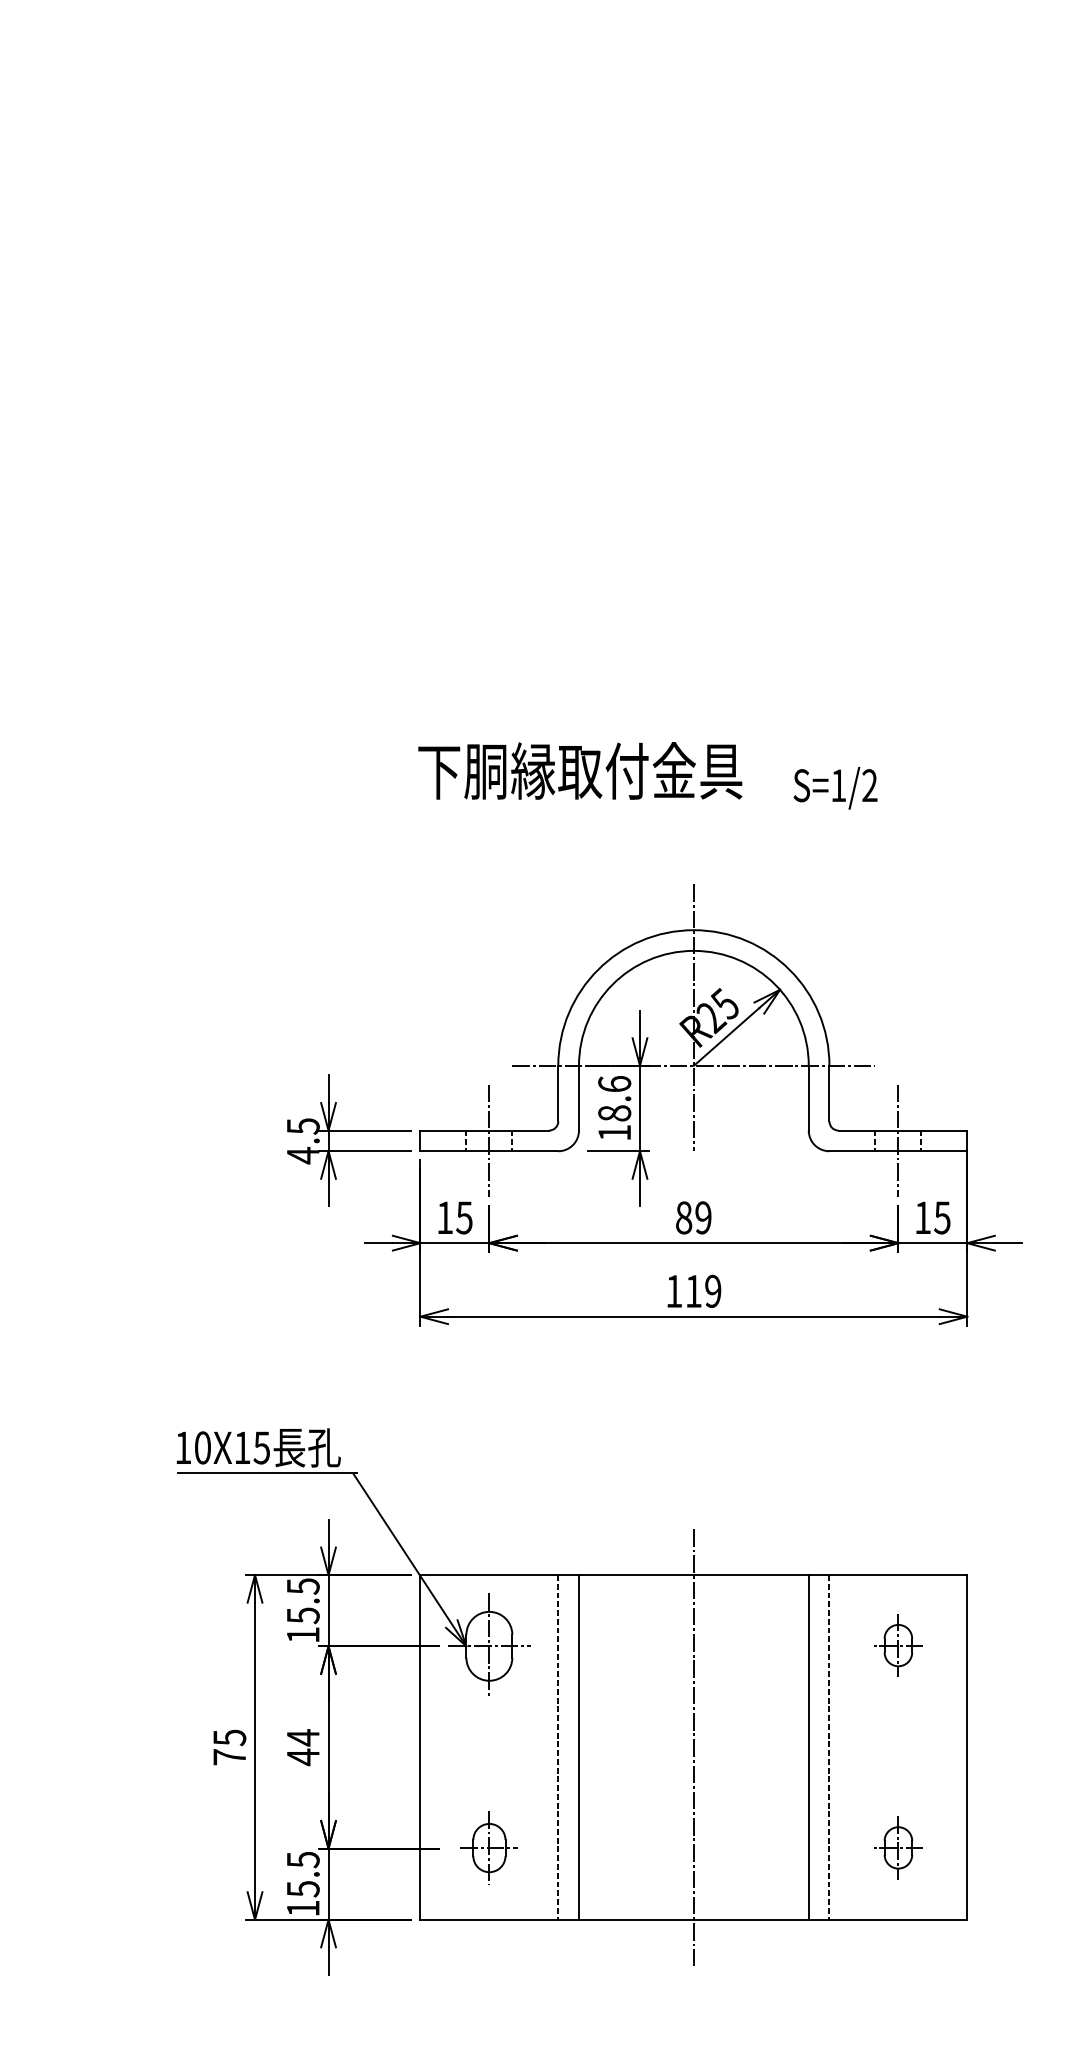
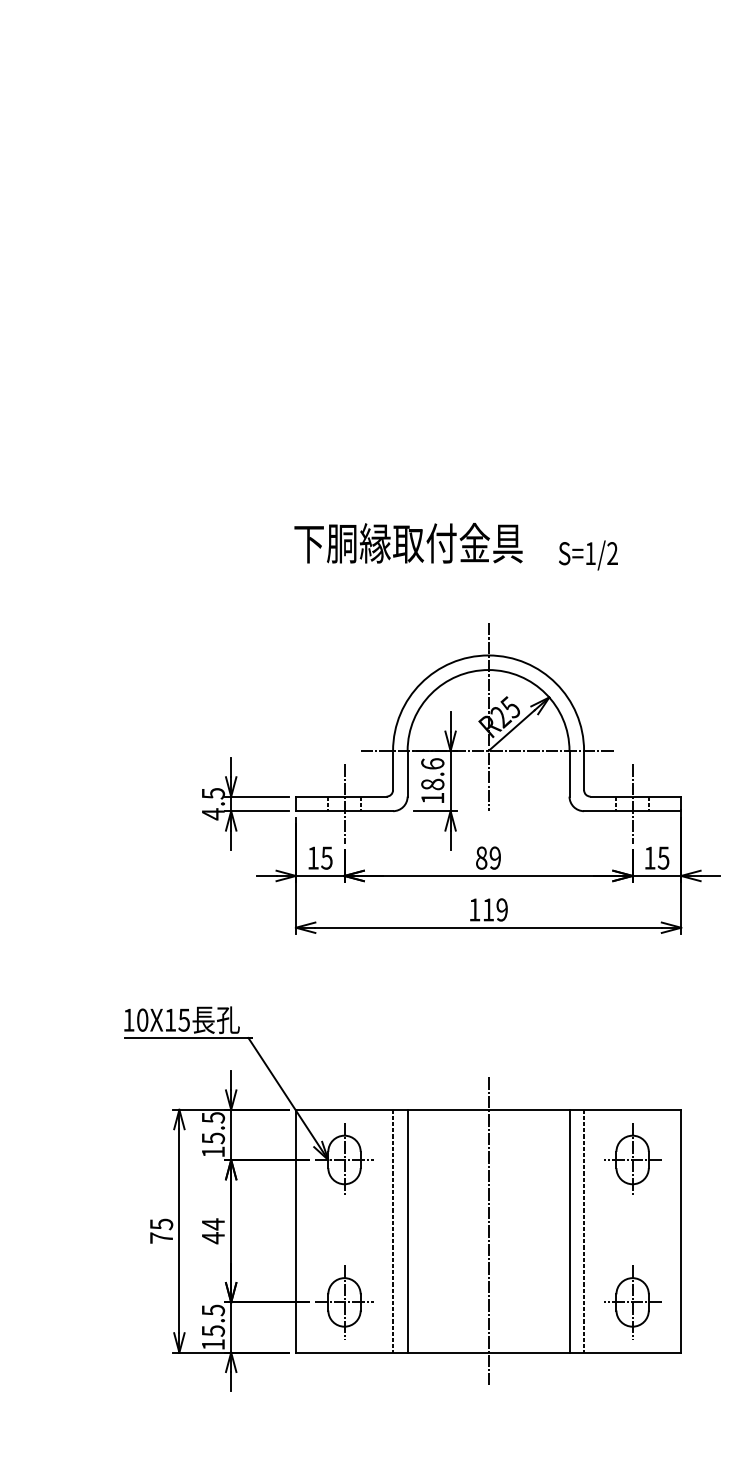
part: (898, 1644) -> (632, 1158), size x1.67
part: (489, 1846) -> (344, 1300), size x1.43
part: (898, 1846) -> (632, 1300), size x1.67

